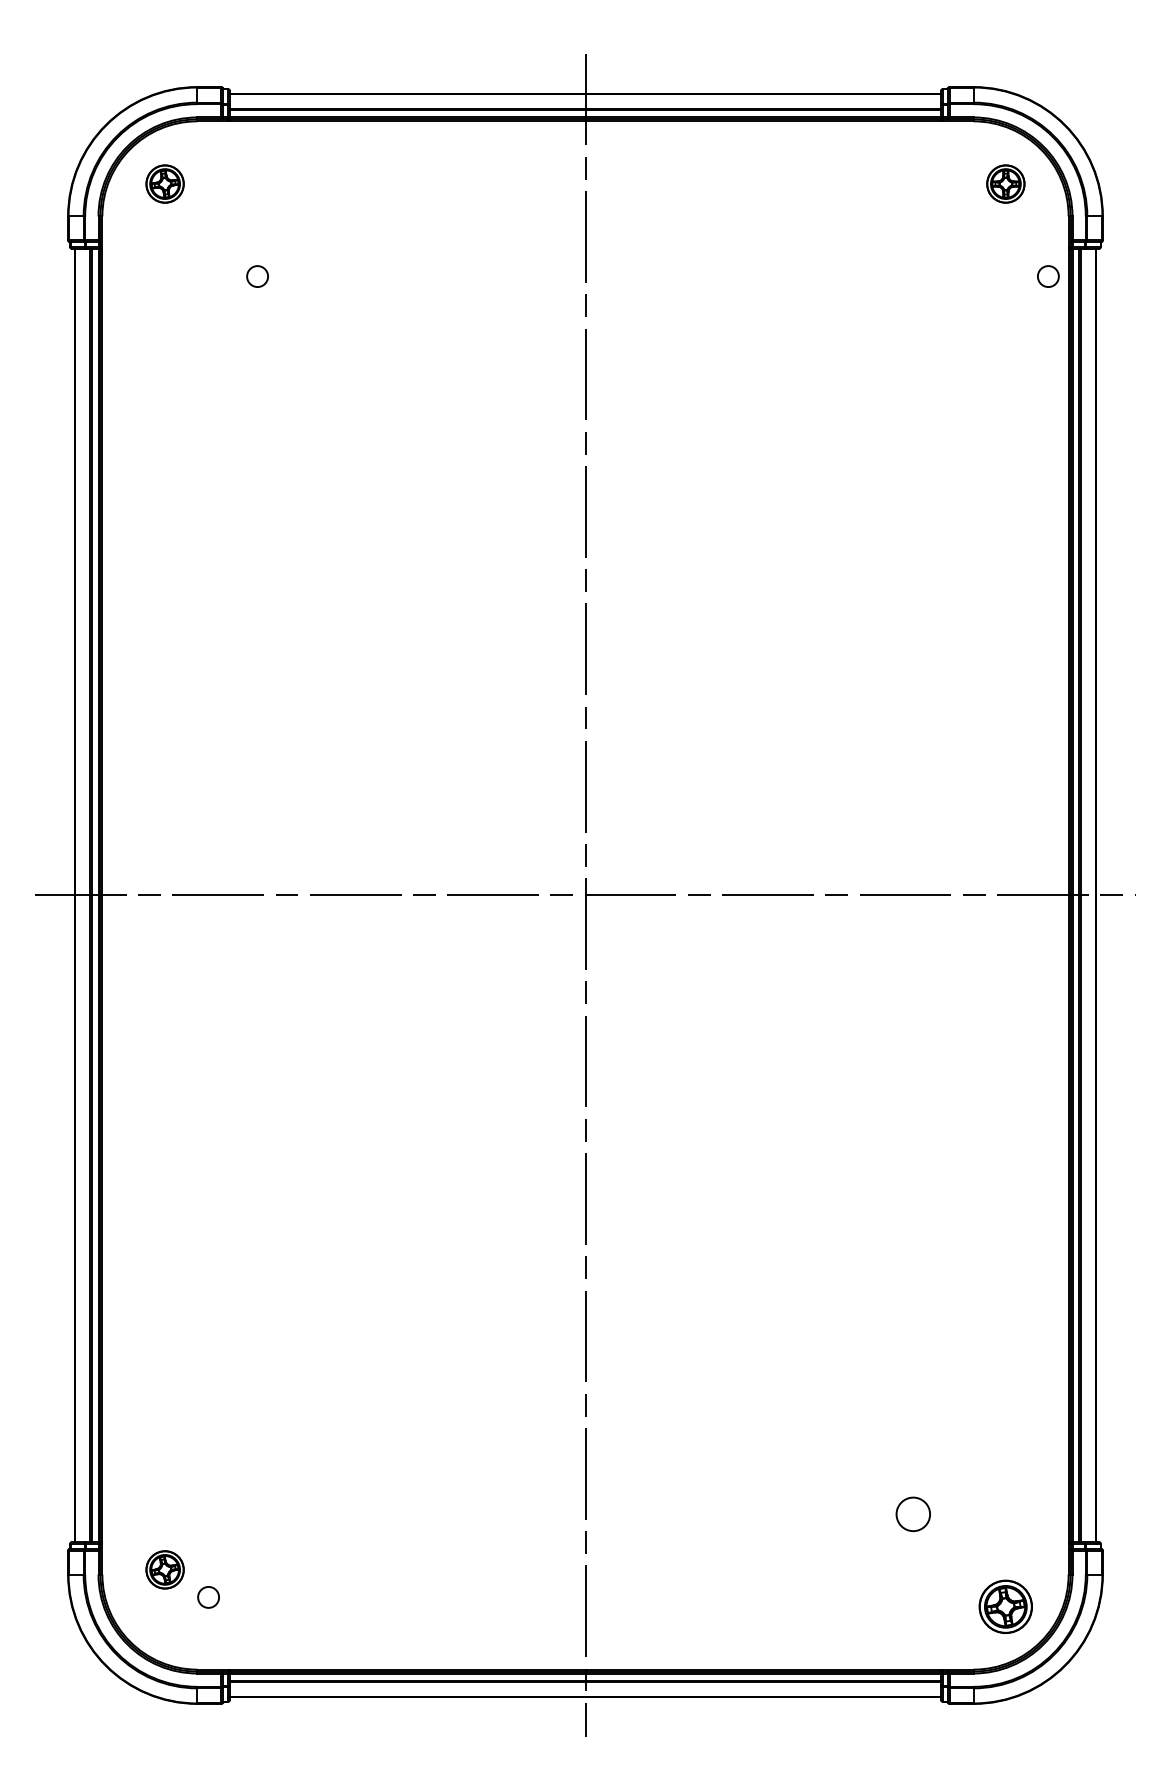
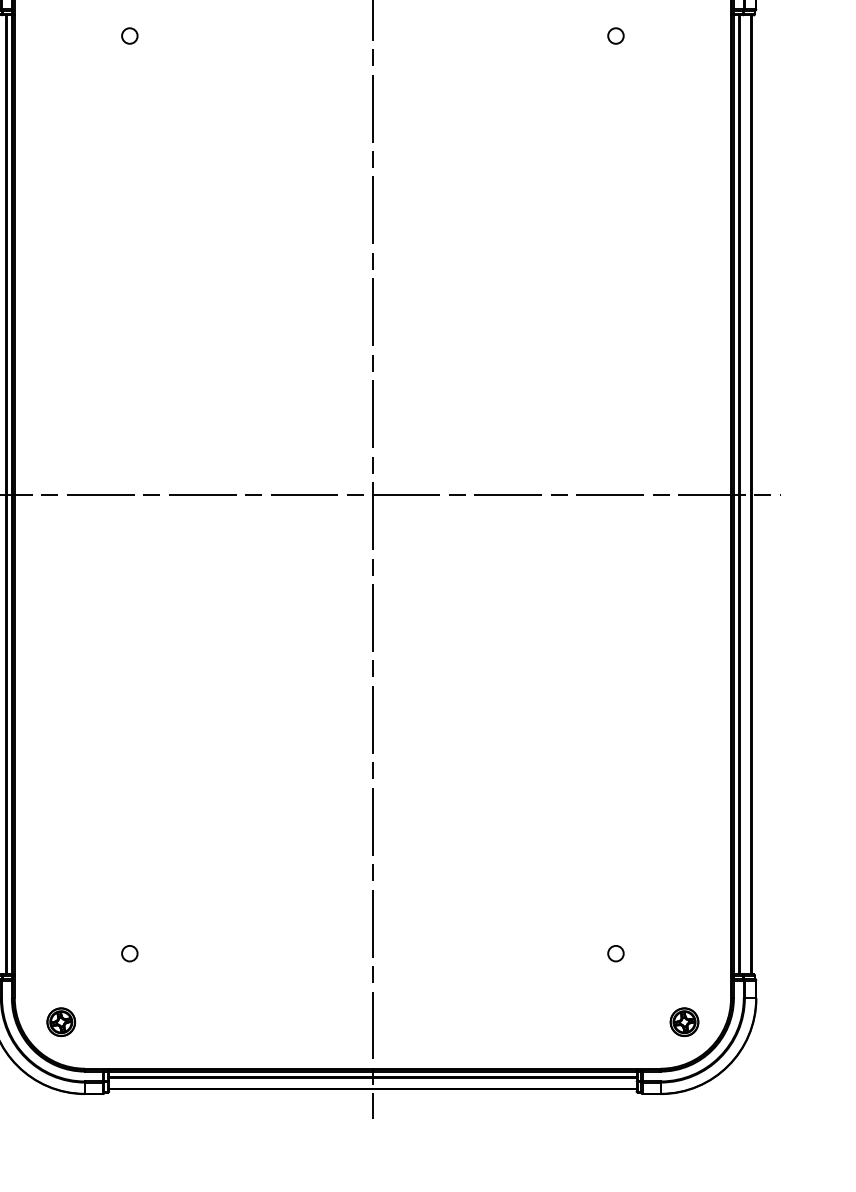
circle: (1048, 276) -> (616, 35), moved
circle: (913, 1514) -> (616, 953), size x0.62
part: (164, 1569) -> (60, 1021), moved
circle: (208, 1597) -> (129, 953), moved
part: (1005, 1606) -> (684, 1021), size x0.71

